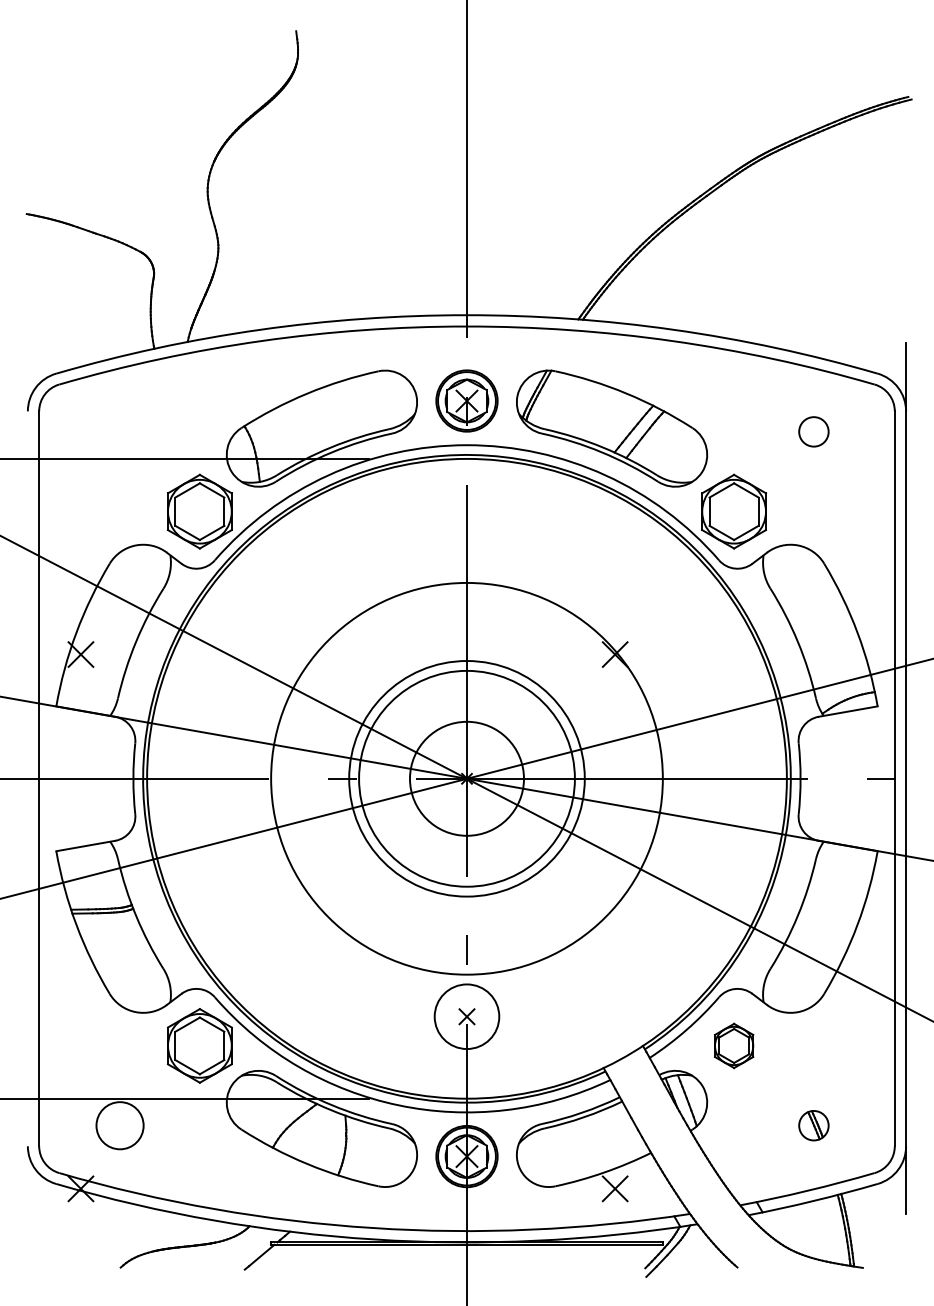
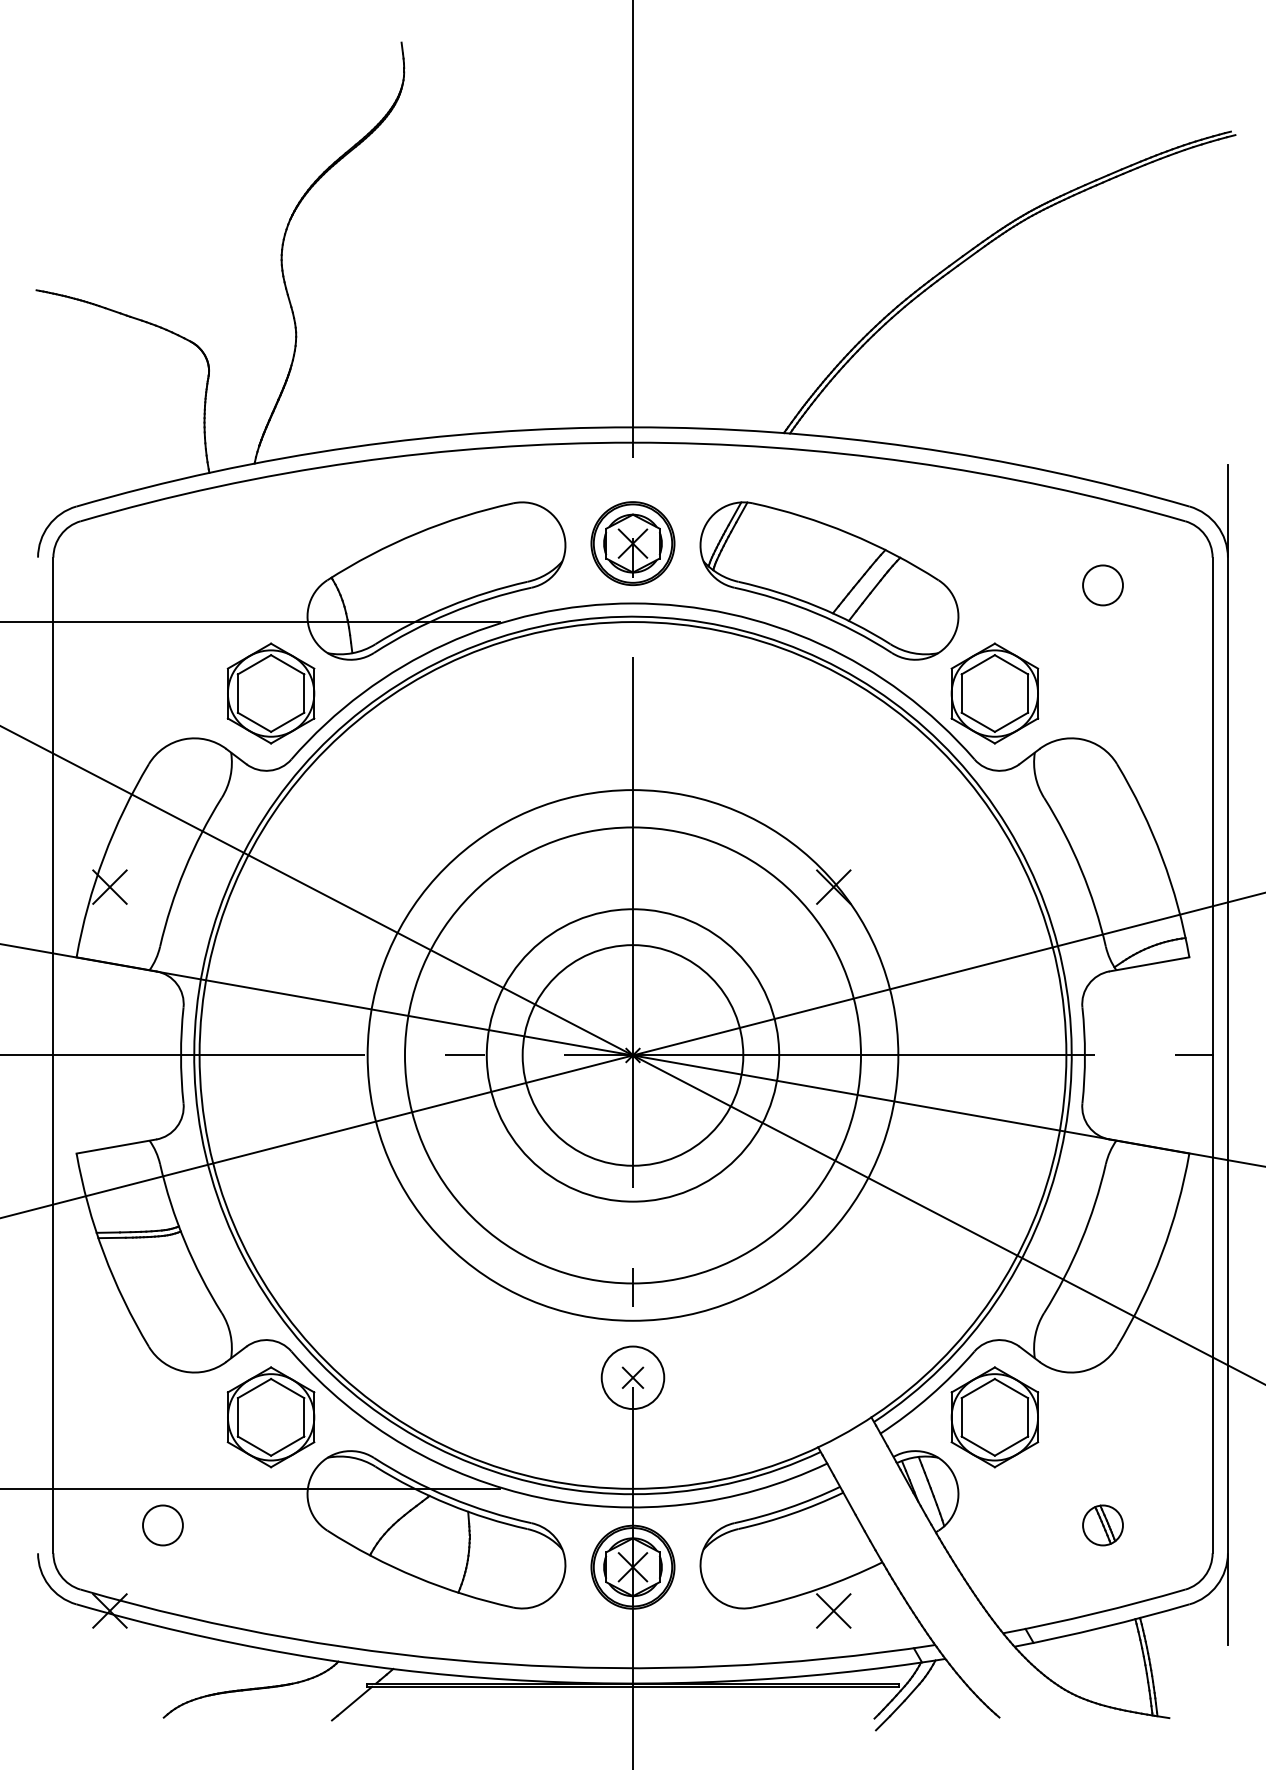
circle: (466, 778) -> (632, 1055), size x1.43
circle: (466, 778) -> (632, 1055), size x1.43
circle: (466, 1016) -> (632, 1377), size x0.71
part: (733, 1046) -> (994, 1417), size x1.67
circle: (119, 1125) -> (162, 1525), size x0.62

